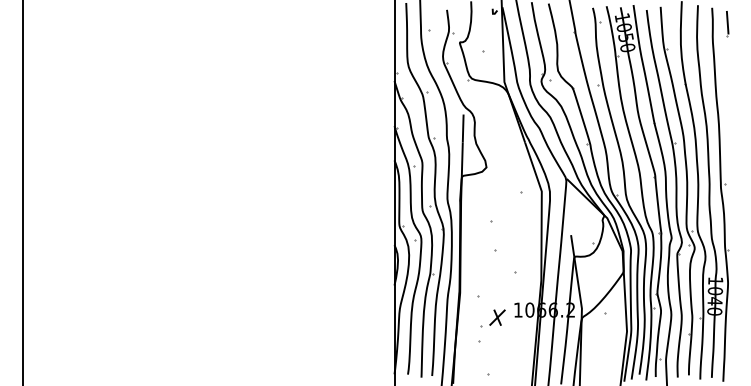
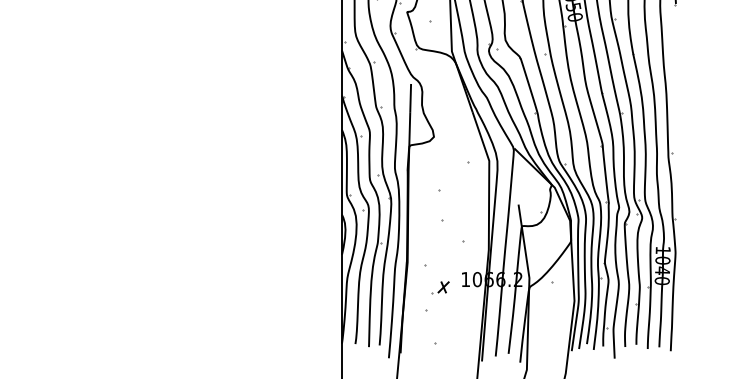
part: (492, 318) -> (439, 287), size x0.7

